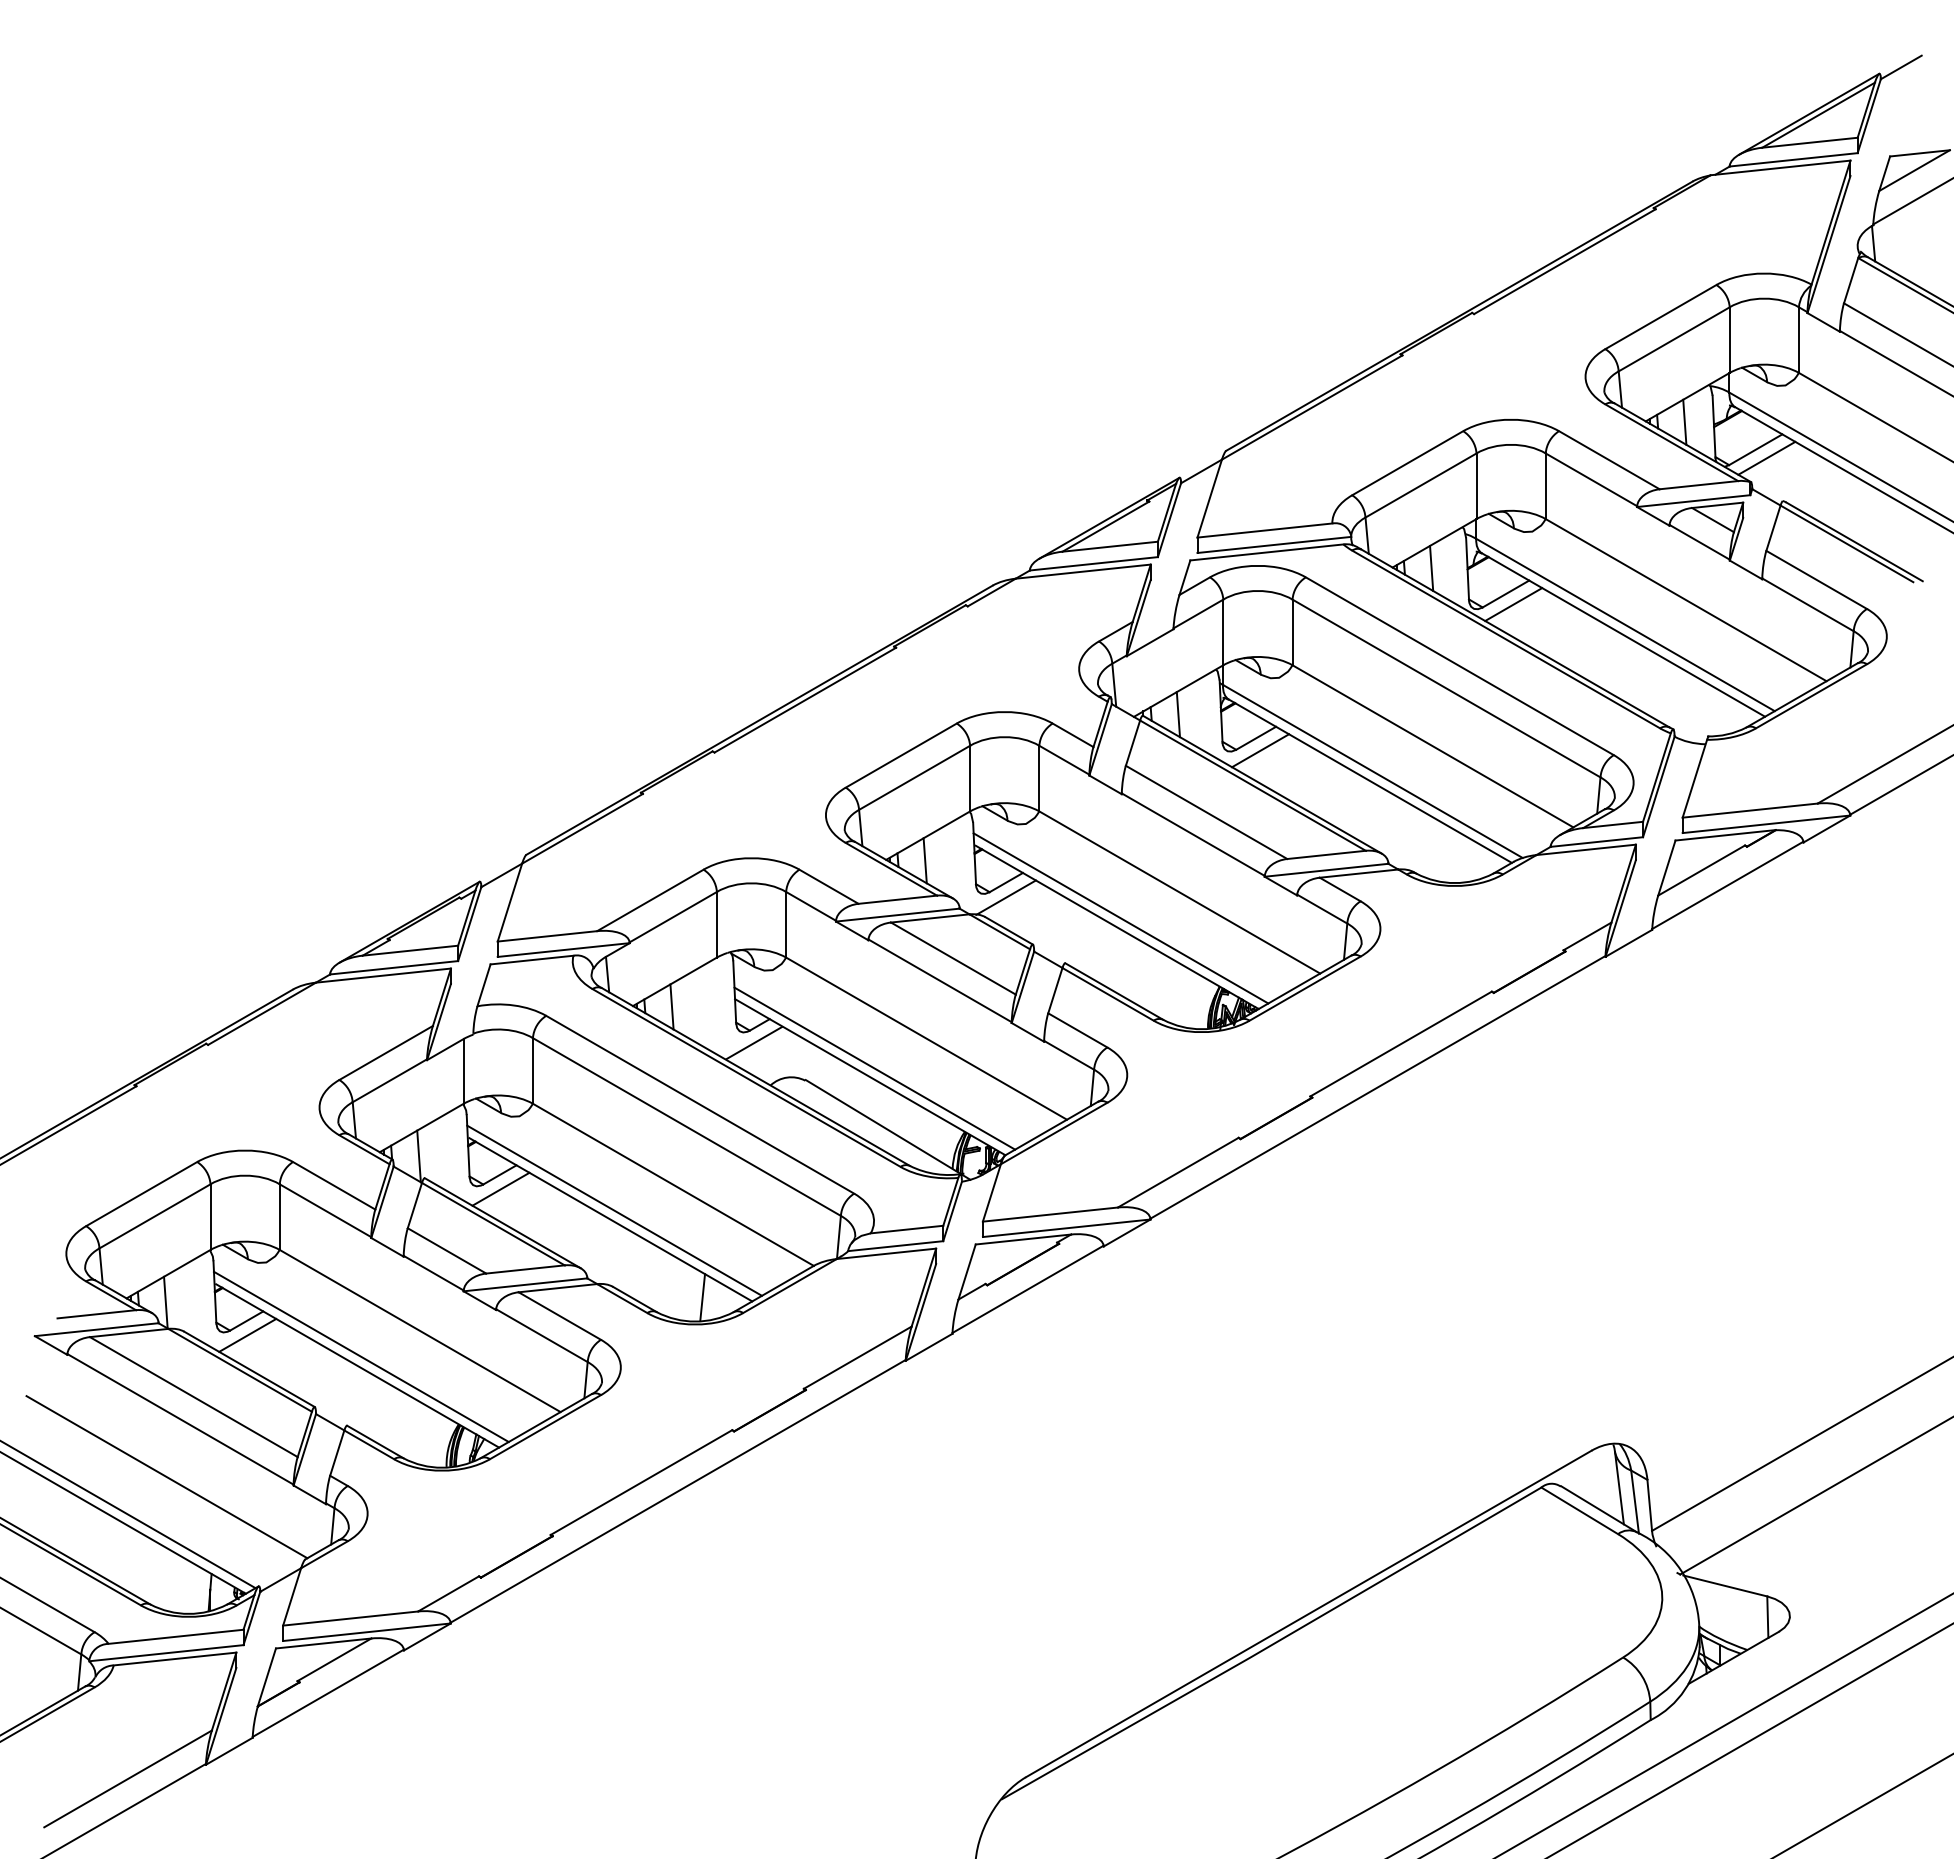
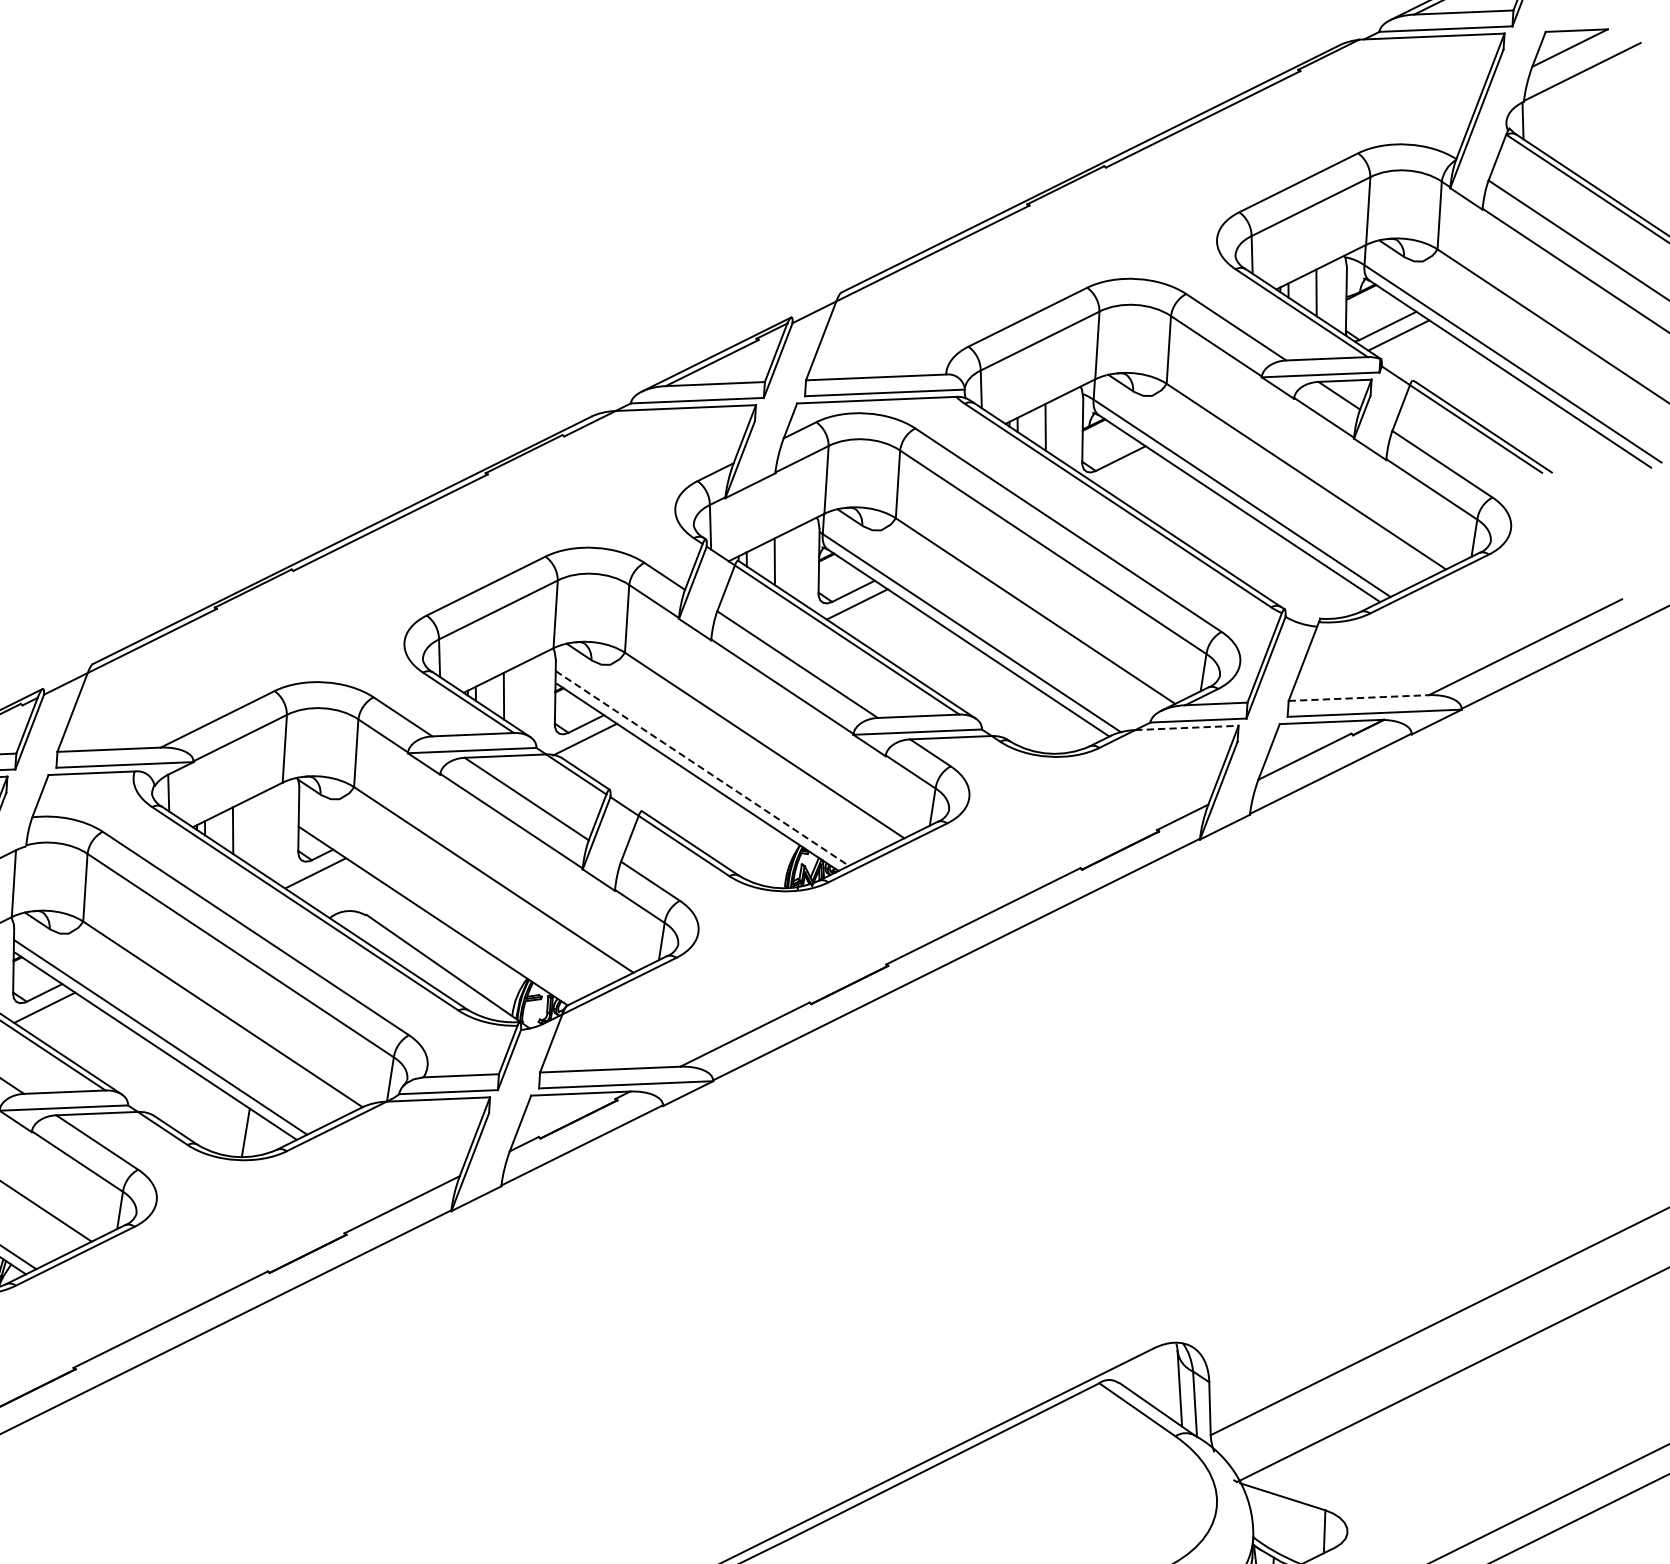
line: (1513, 604) -> (1127, 469), removed
line: (1750, 810) -> (1359, 697), solid -> dashed
line: (1586, 849) -> (1187, 727), solid -> dashed
line: (1121, 918) -> (702, 768), solid -> dashed
line: (874, 1068) -> (438, 907), removed

